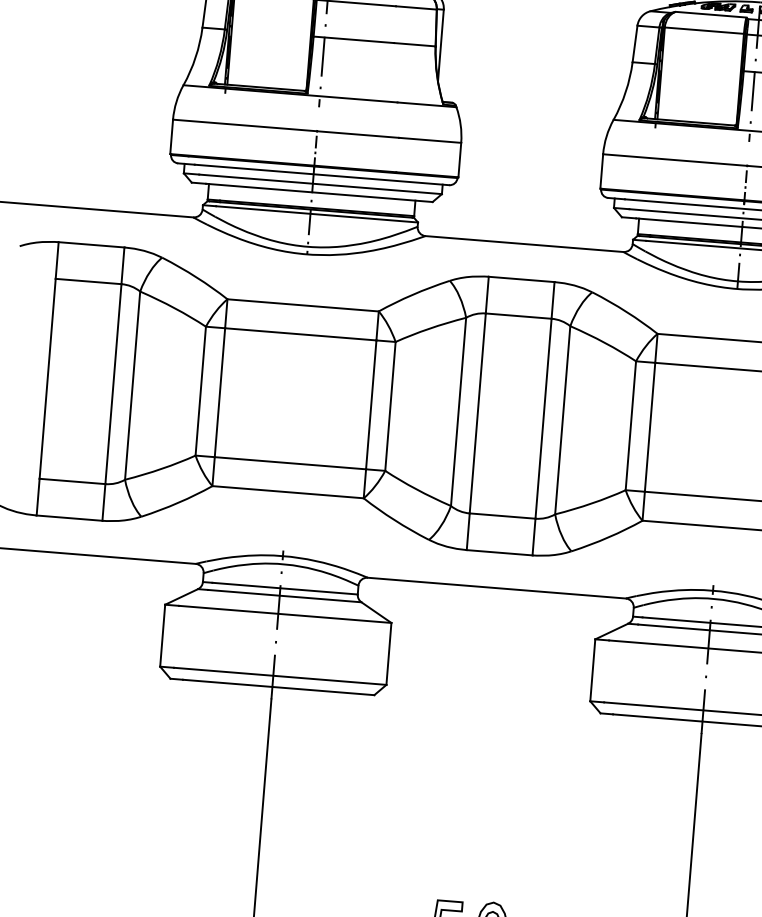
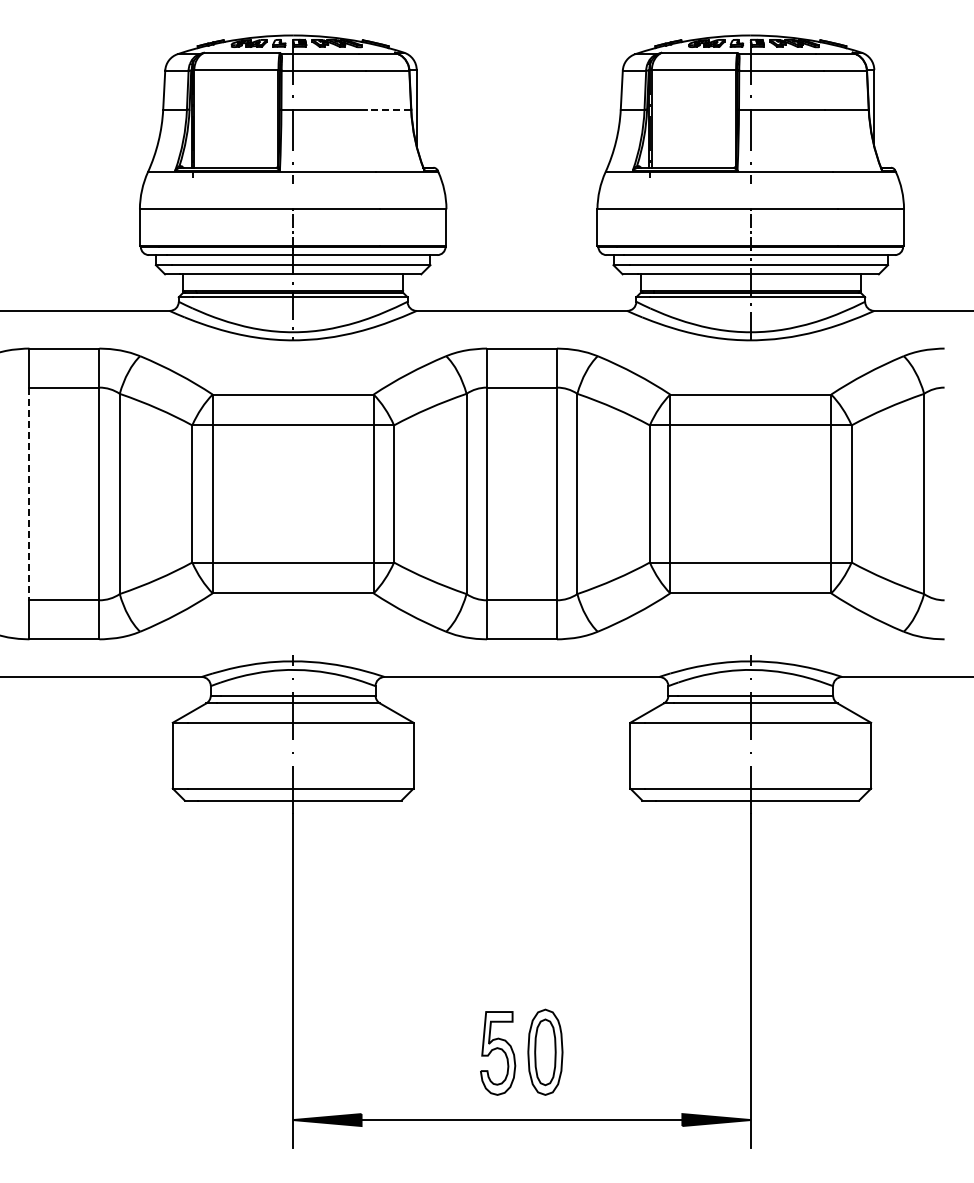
line: (414, 44) -> (388, 109), solid -> dashed
line: (47, 379) -> (29, 494), solid -> dashed

